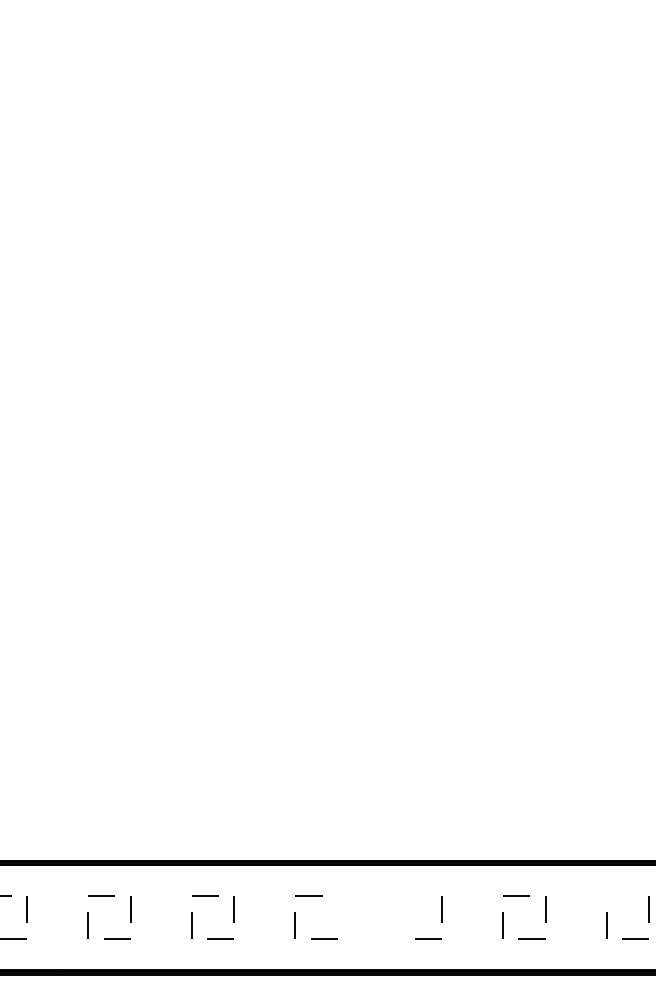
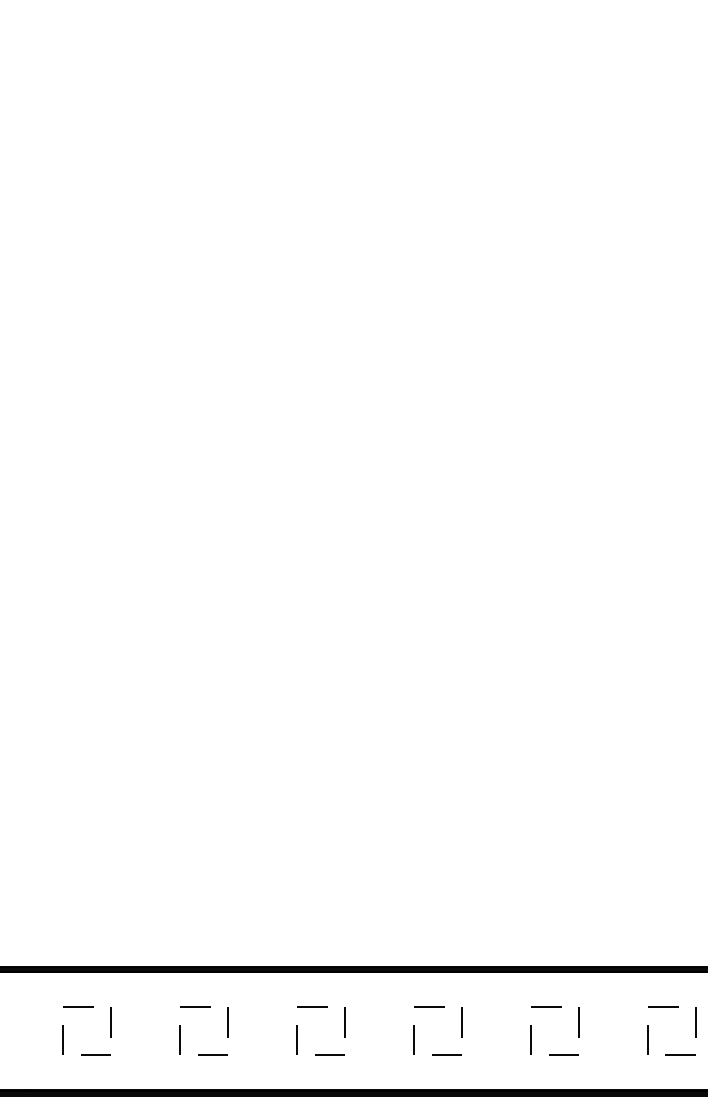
line: (412, 895) -> (428, 1006), added
line: (620, 895) -> (663, 1006), added
line: (337, 909) -> (344, 1022), added
line: (398, 925) -> (413, 1040), added

